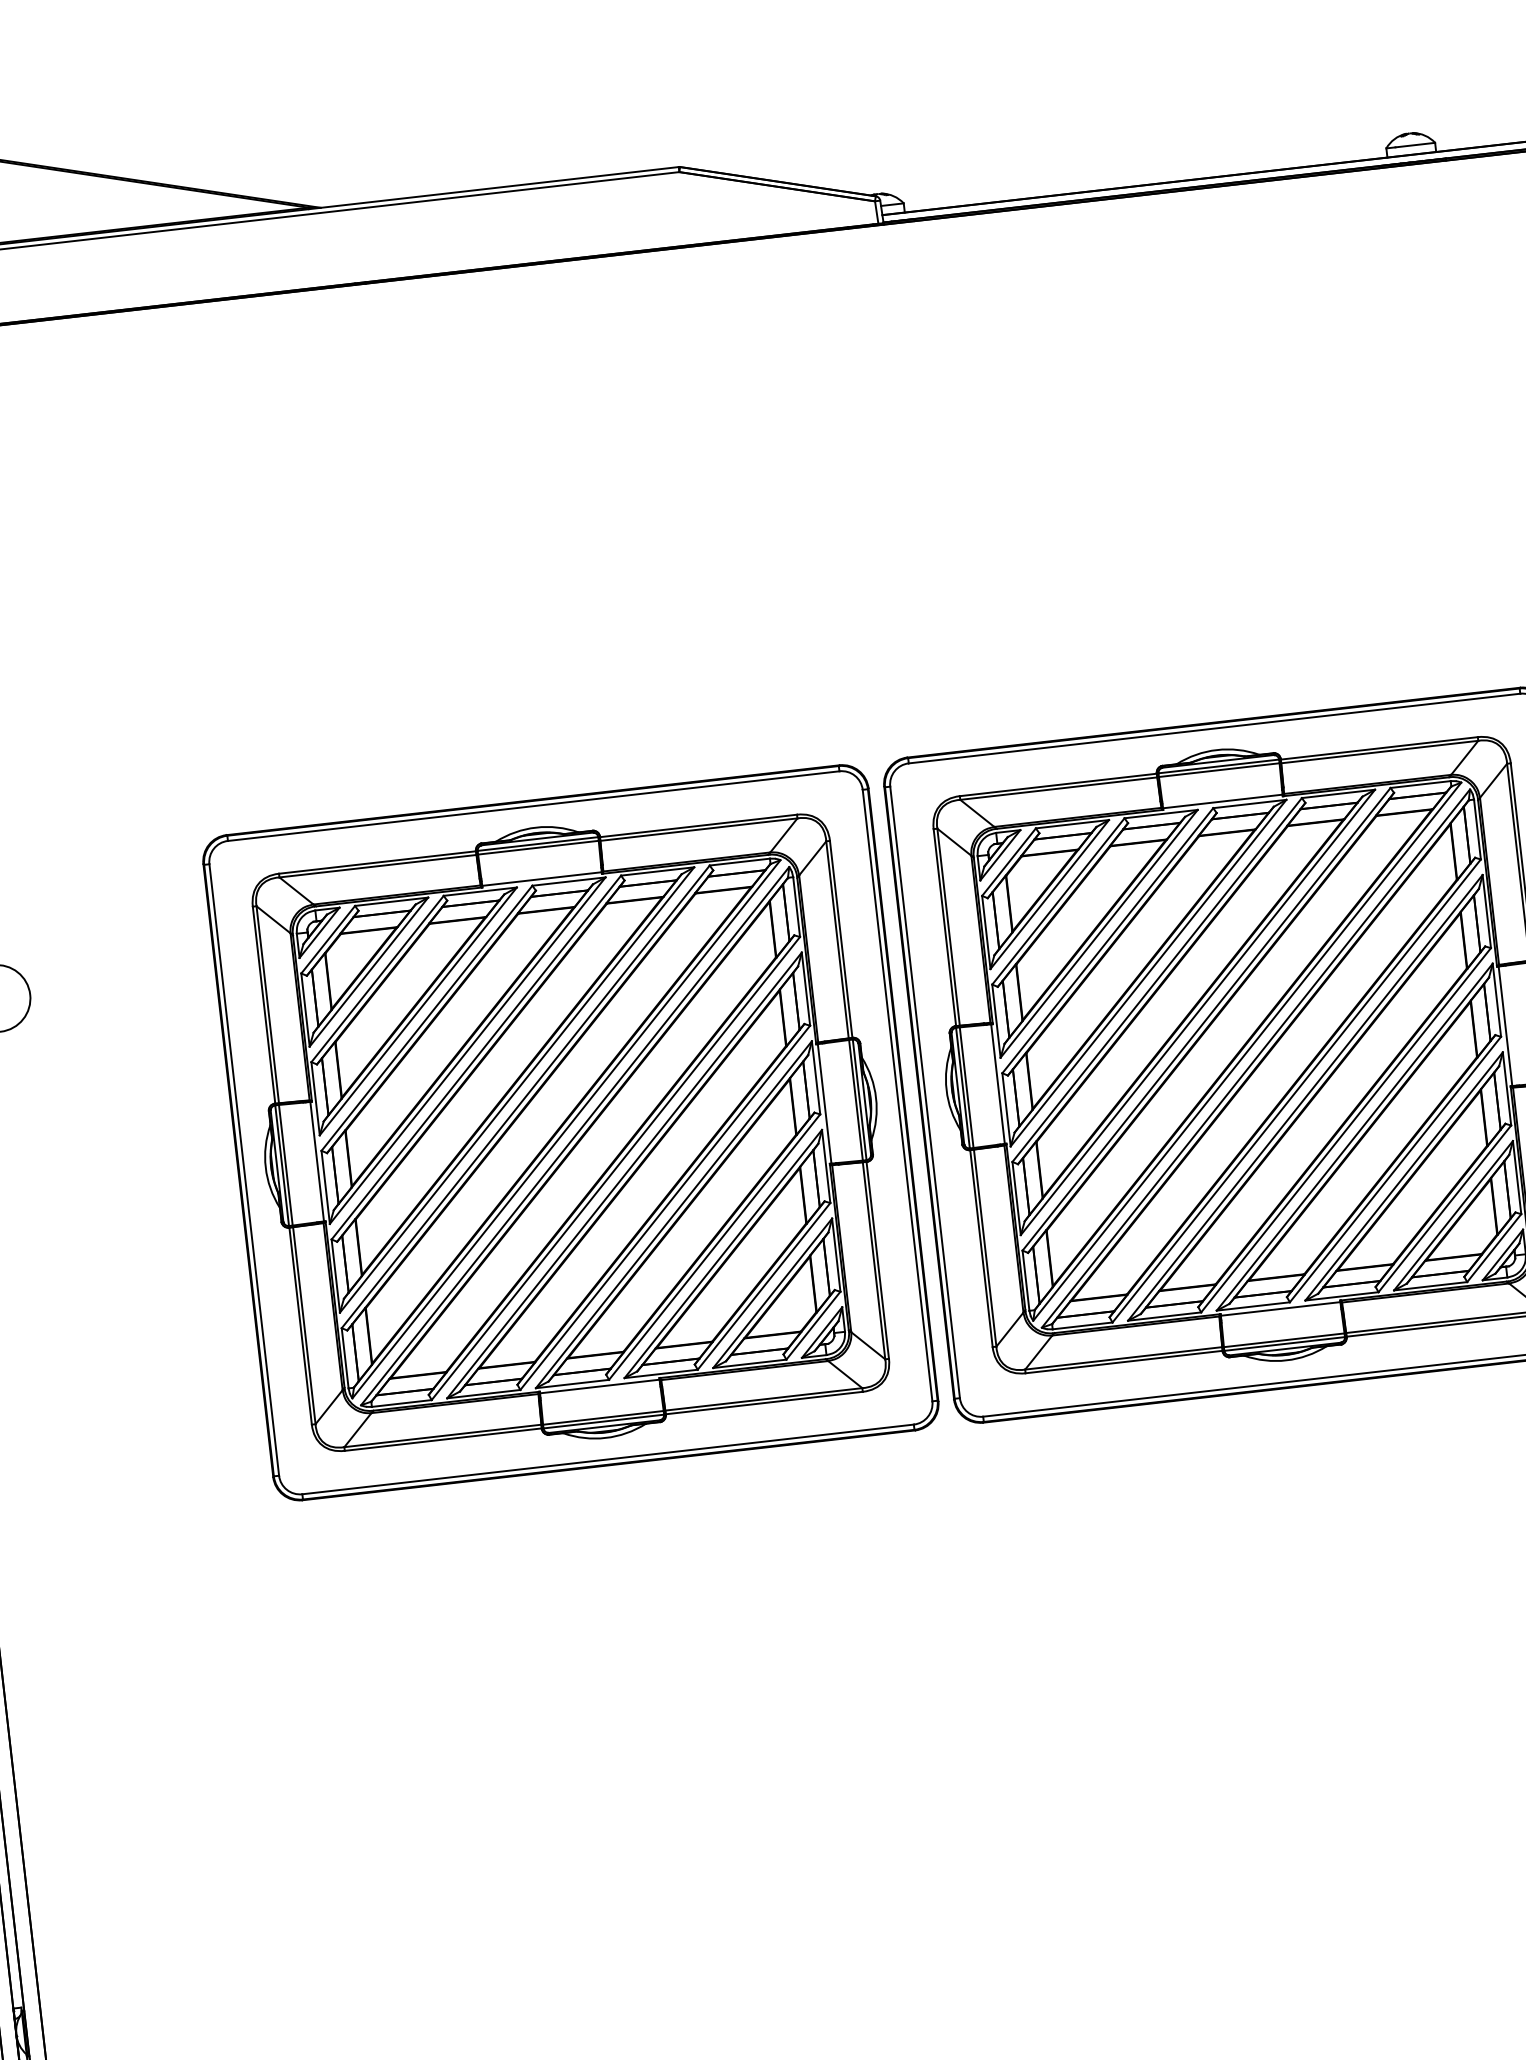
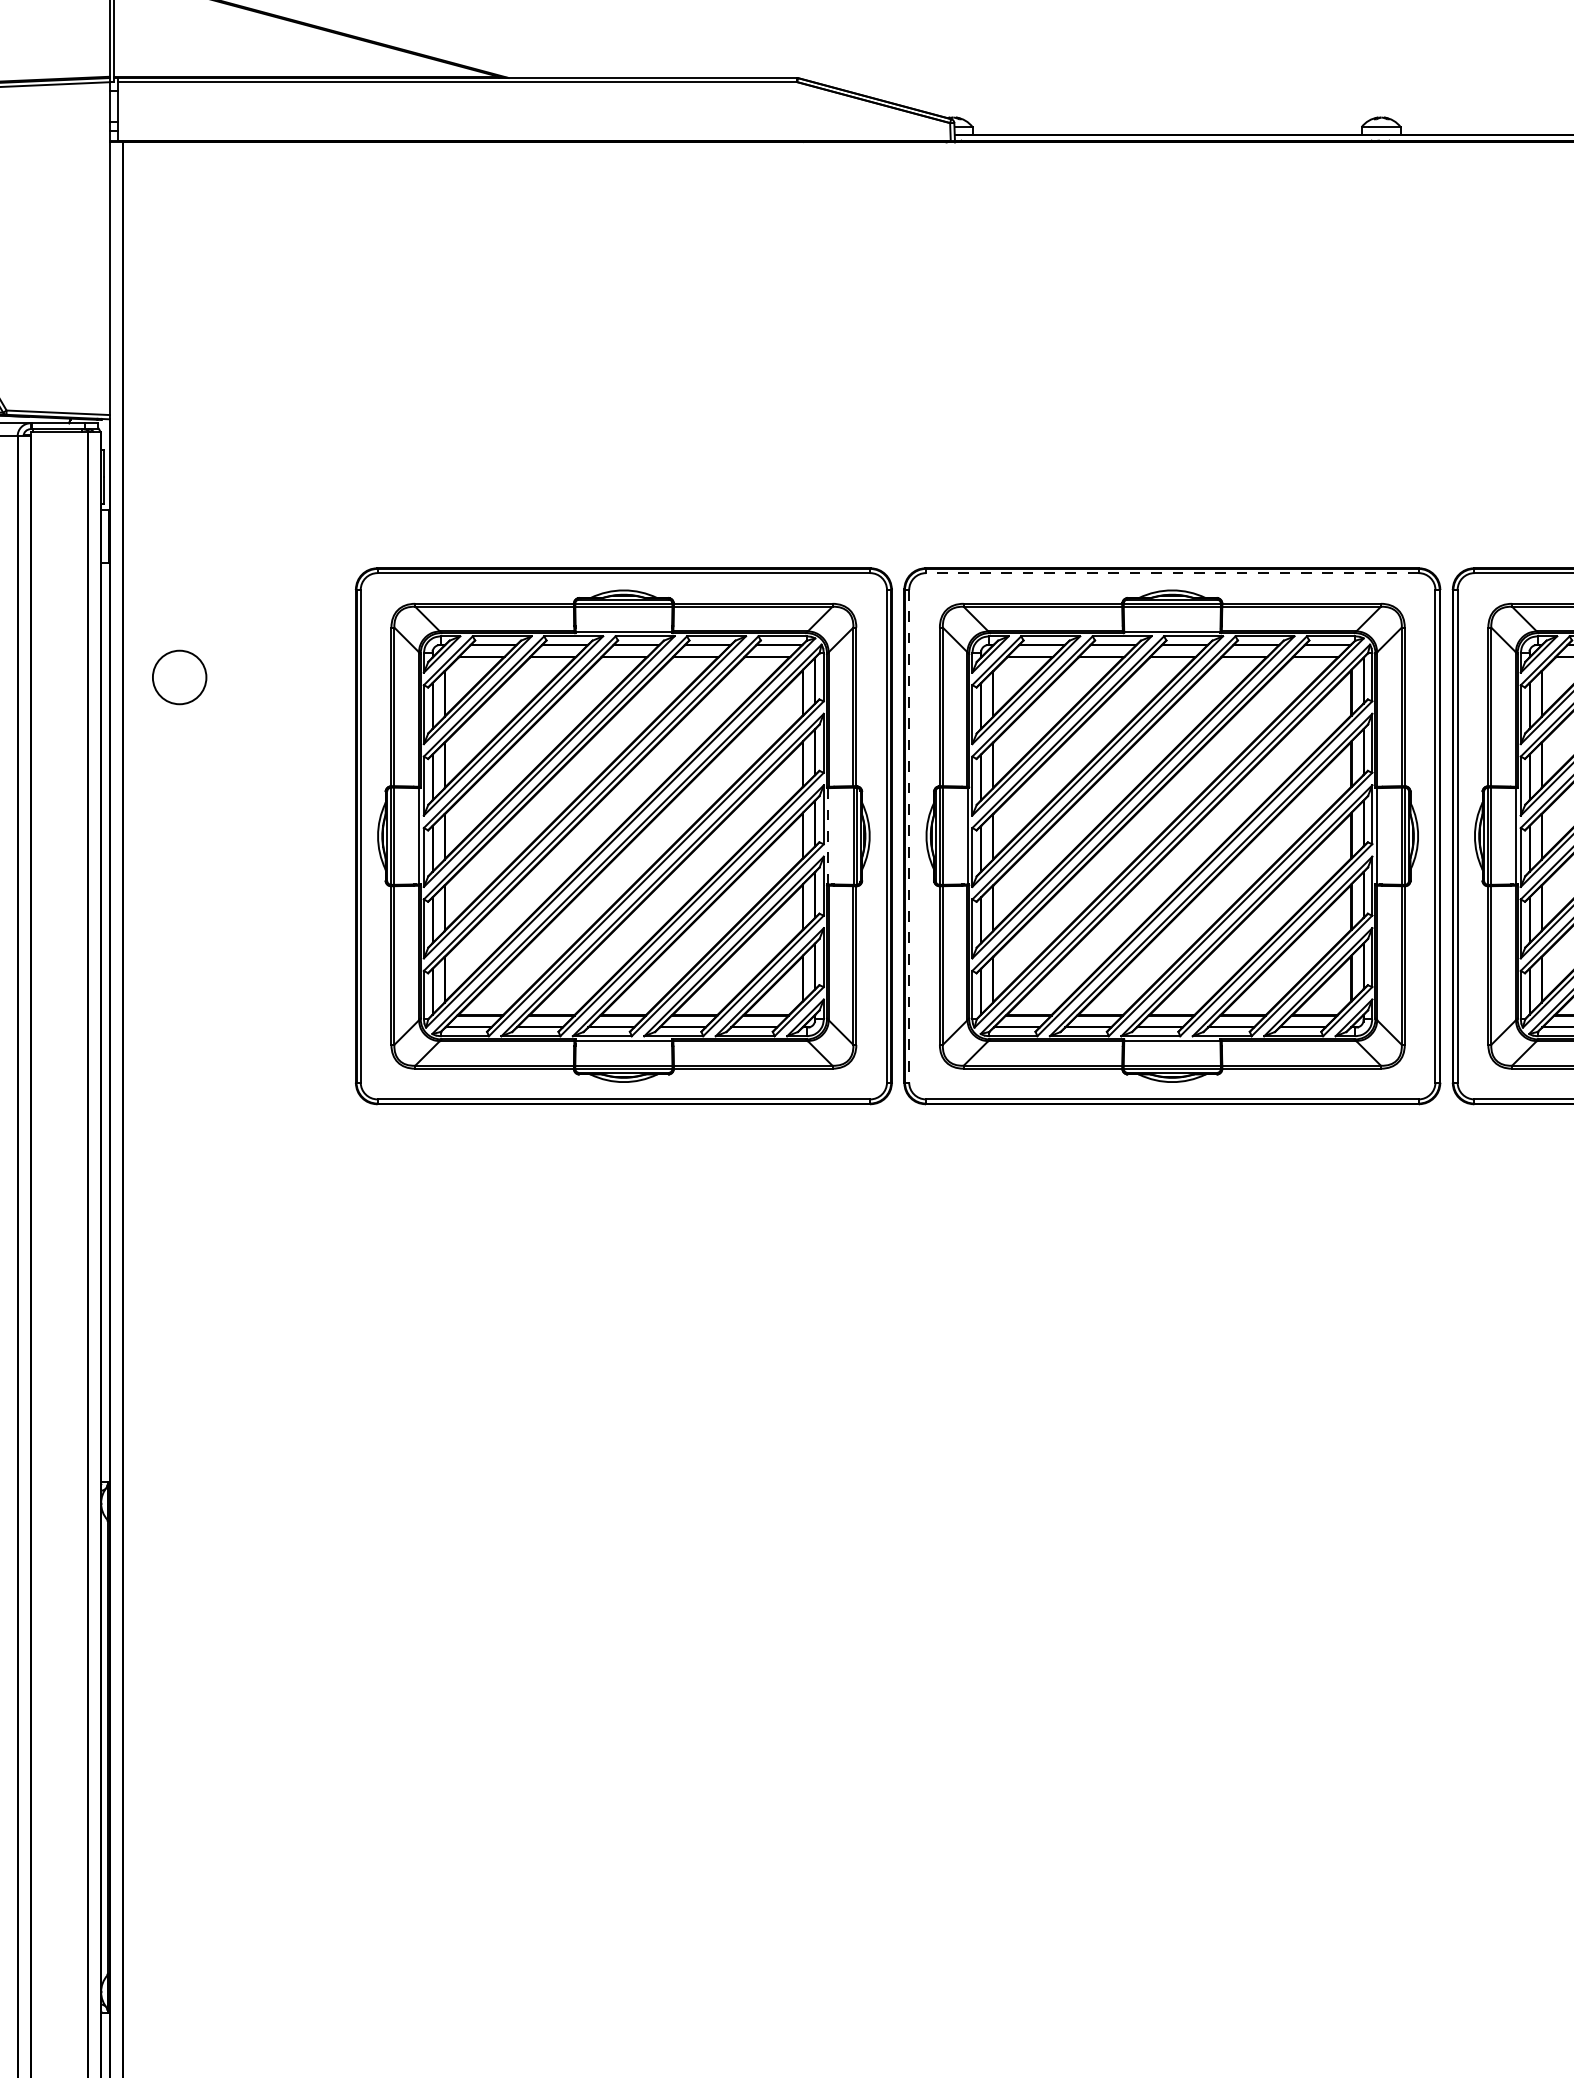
line: (1213, 729) -> (1171, 573), solid -> dashed
line: (925, 1092) -> (909, 836), solid -> dashed
line: (824, 1104) -> (828, 836), solid -> dashed

